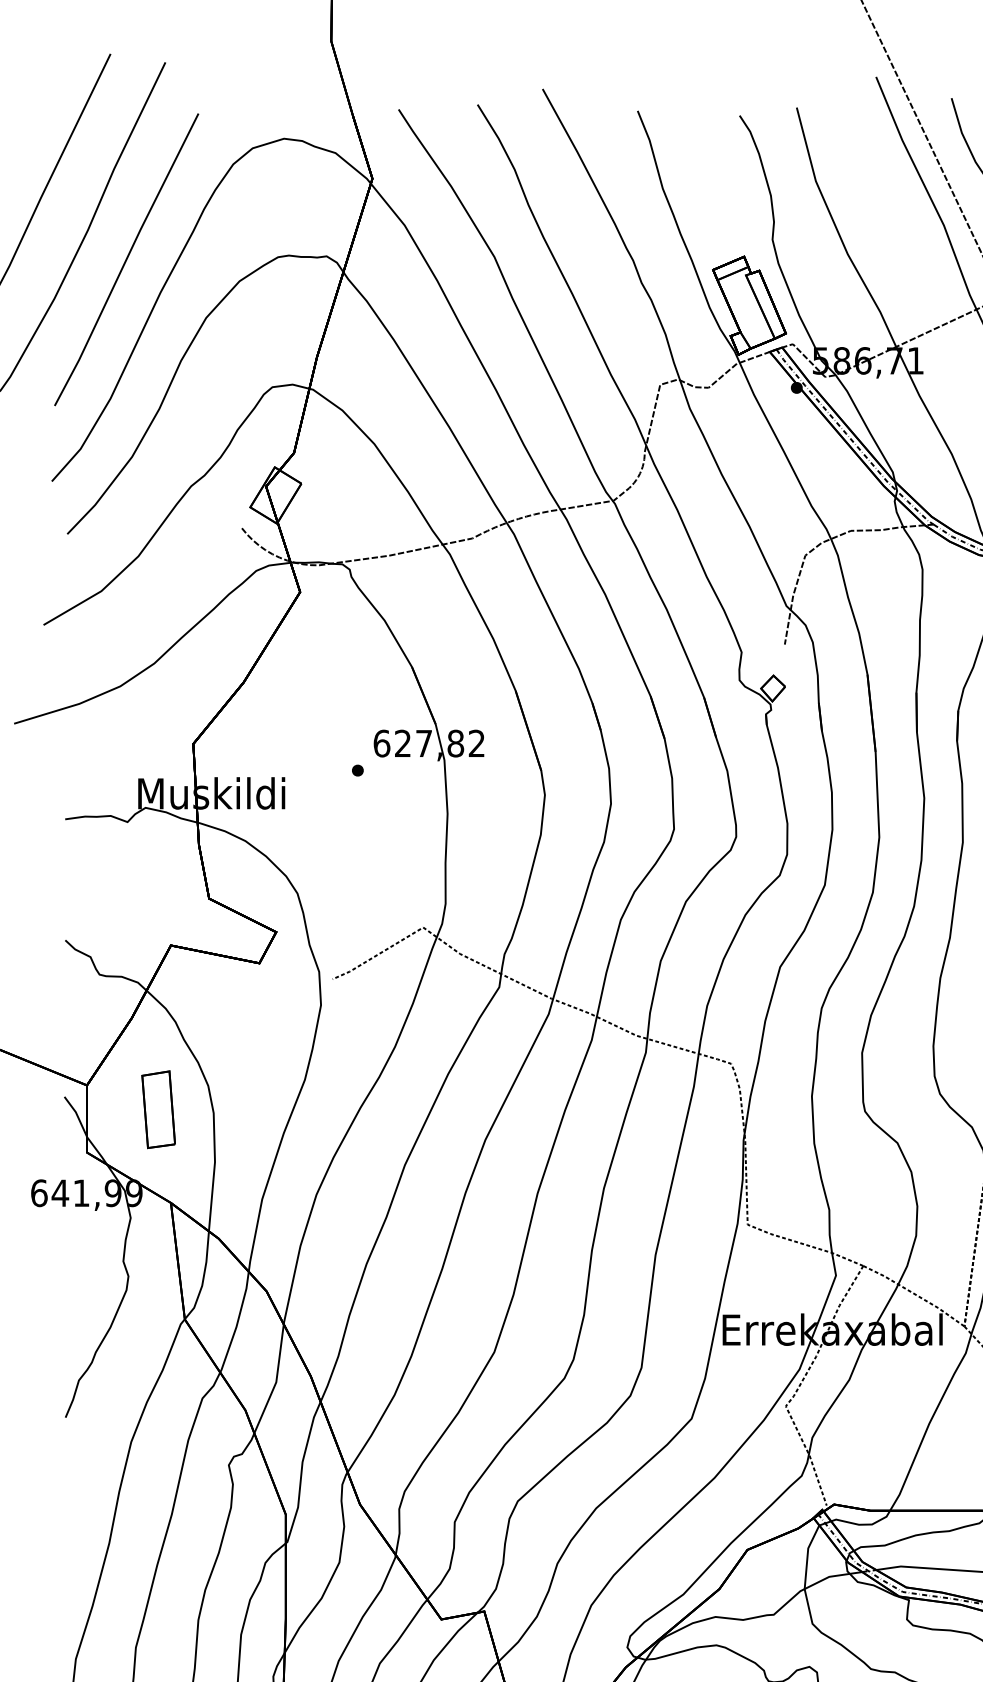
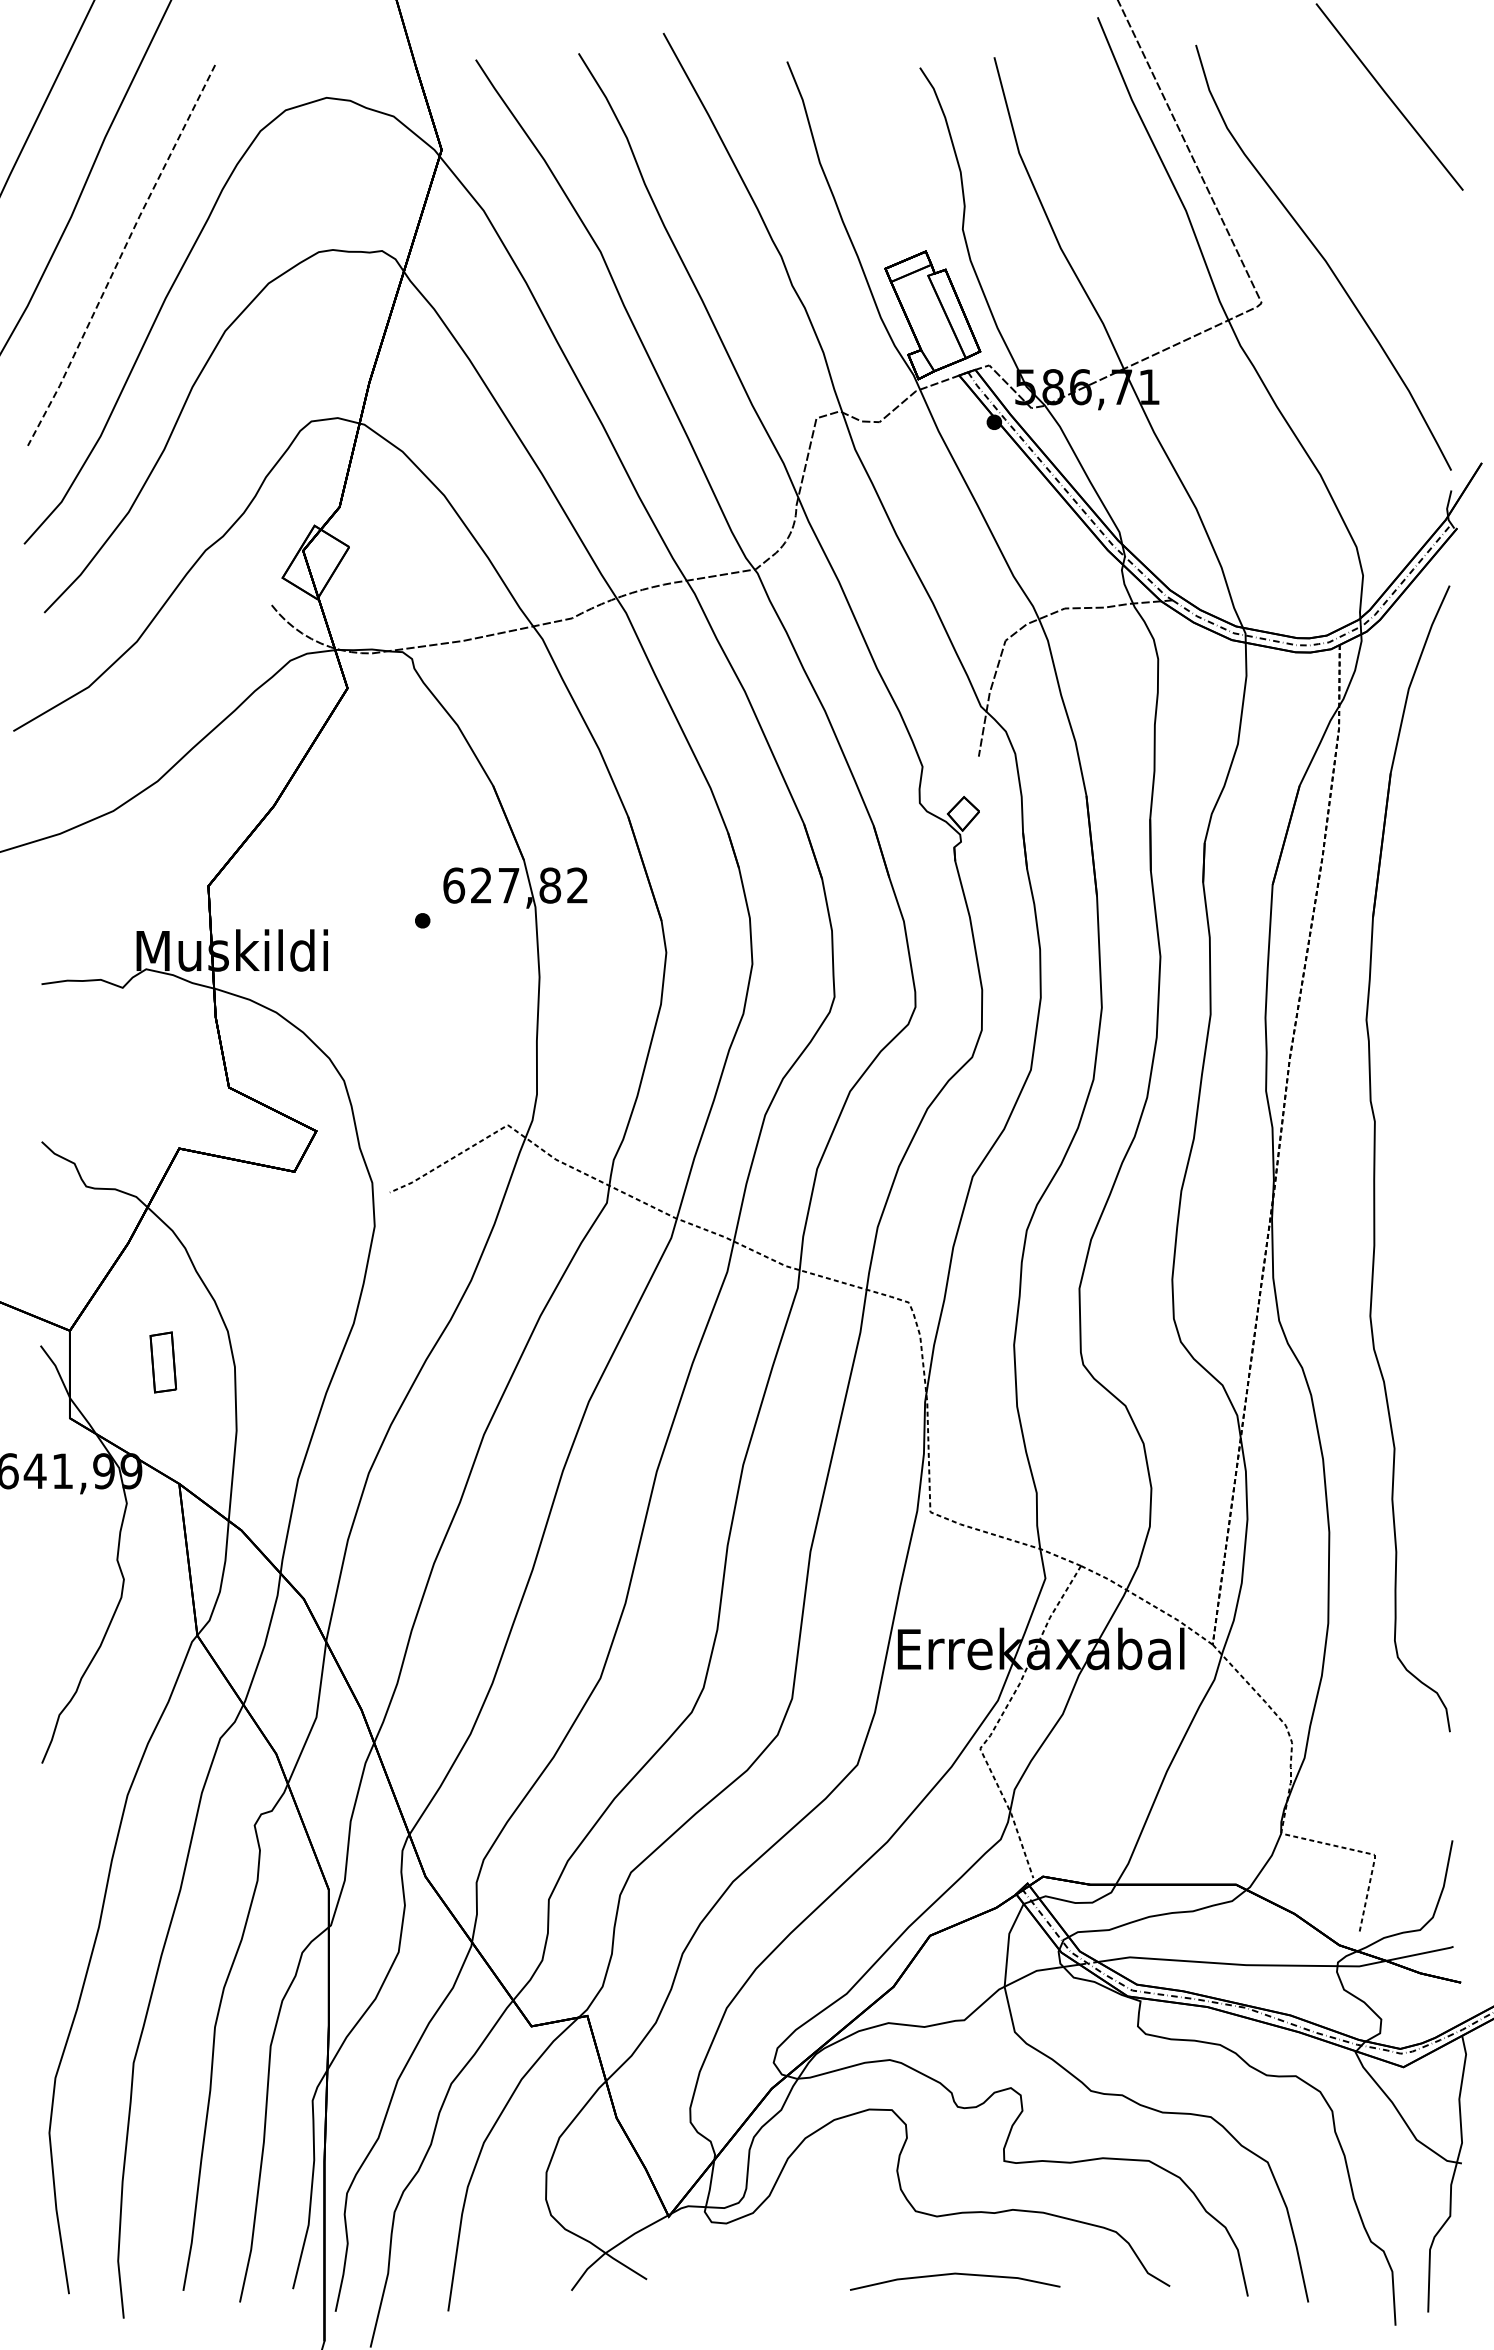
line: (126, 259) -> (121, 255), solid -> dashed
part: (158, 1109) -> (163, 1362), size x0.6

